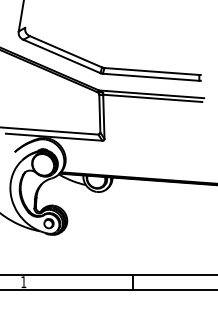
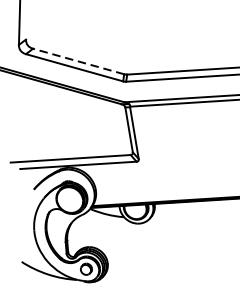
line: (65, 51) -> (77, 61), solid -> dashed

